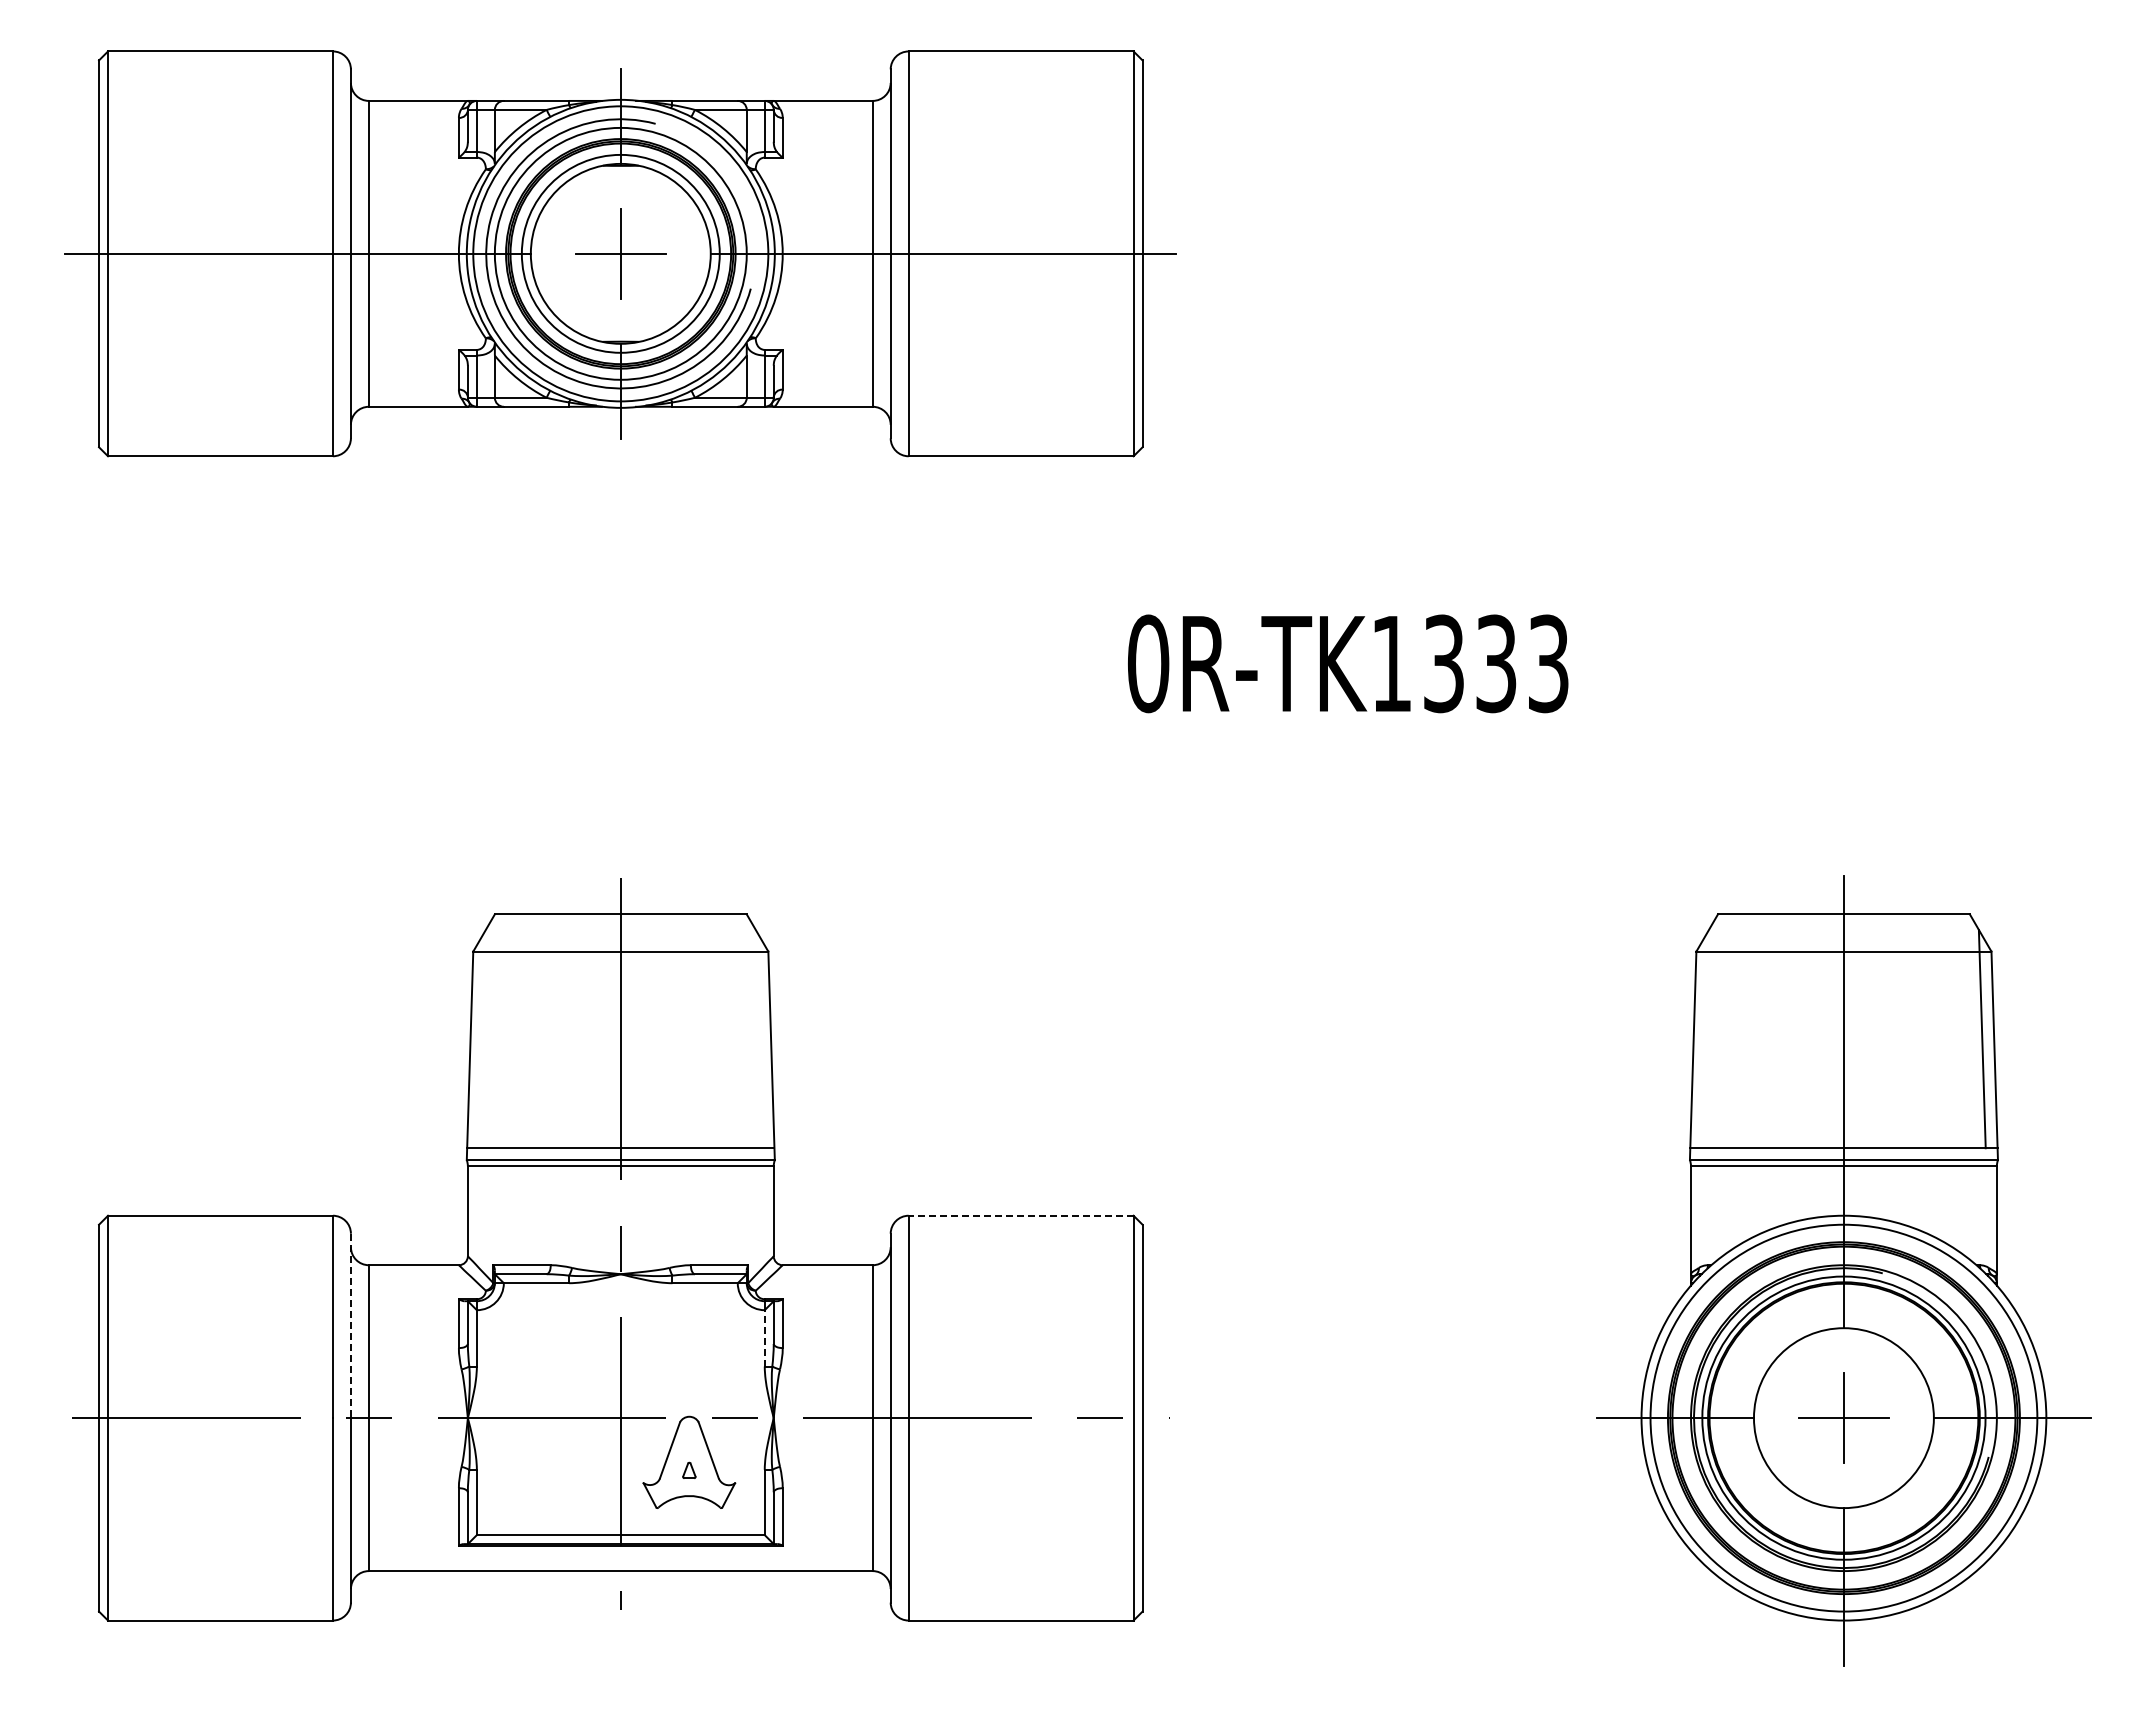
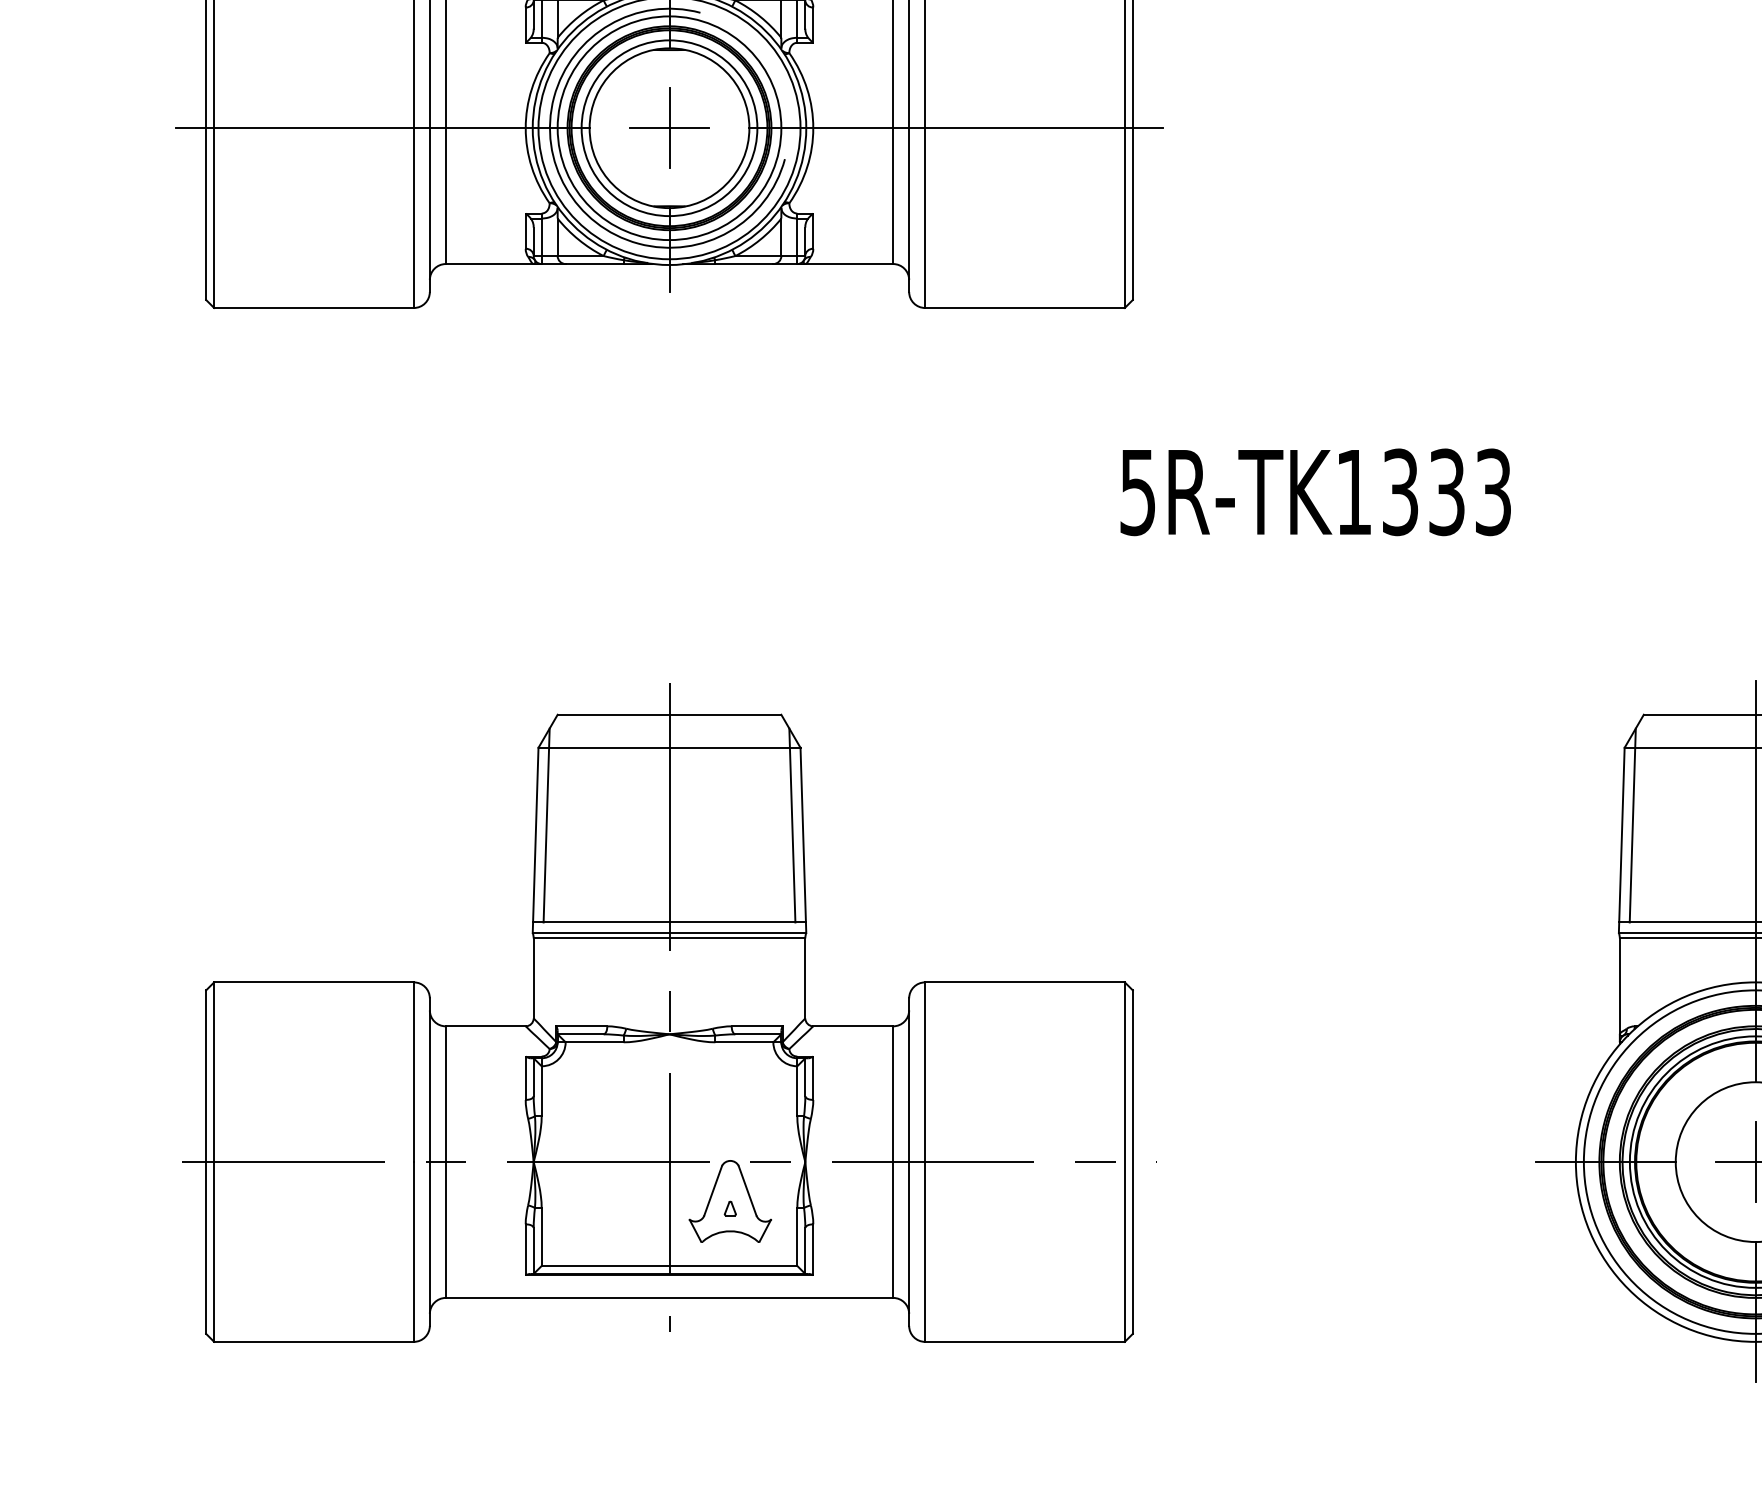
text: (1148, 663) -> (1138, 492), 0R-TK1333 -> 5R-TK1333
line: (482, 1039) -> (546, 825), added
line: (758, 1039) -> (791, 825), added
line: (1705, 1039) -> (1632, 825), added
line: (1020, 1215) -> (1024, 982), dashed -> solid
line: (350, 1326) -> (429, 1080), dashed -> solid
line: (764, 1337) -> (797, 1090), dashed -> solid

